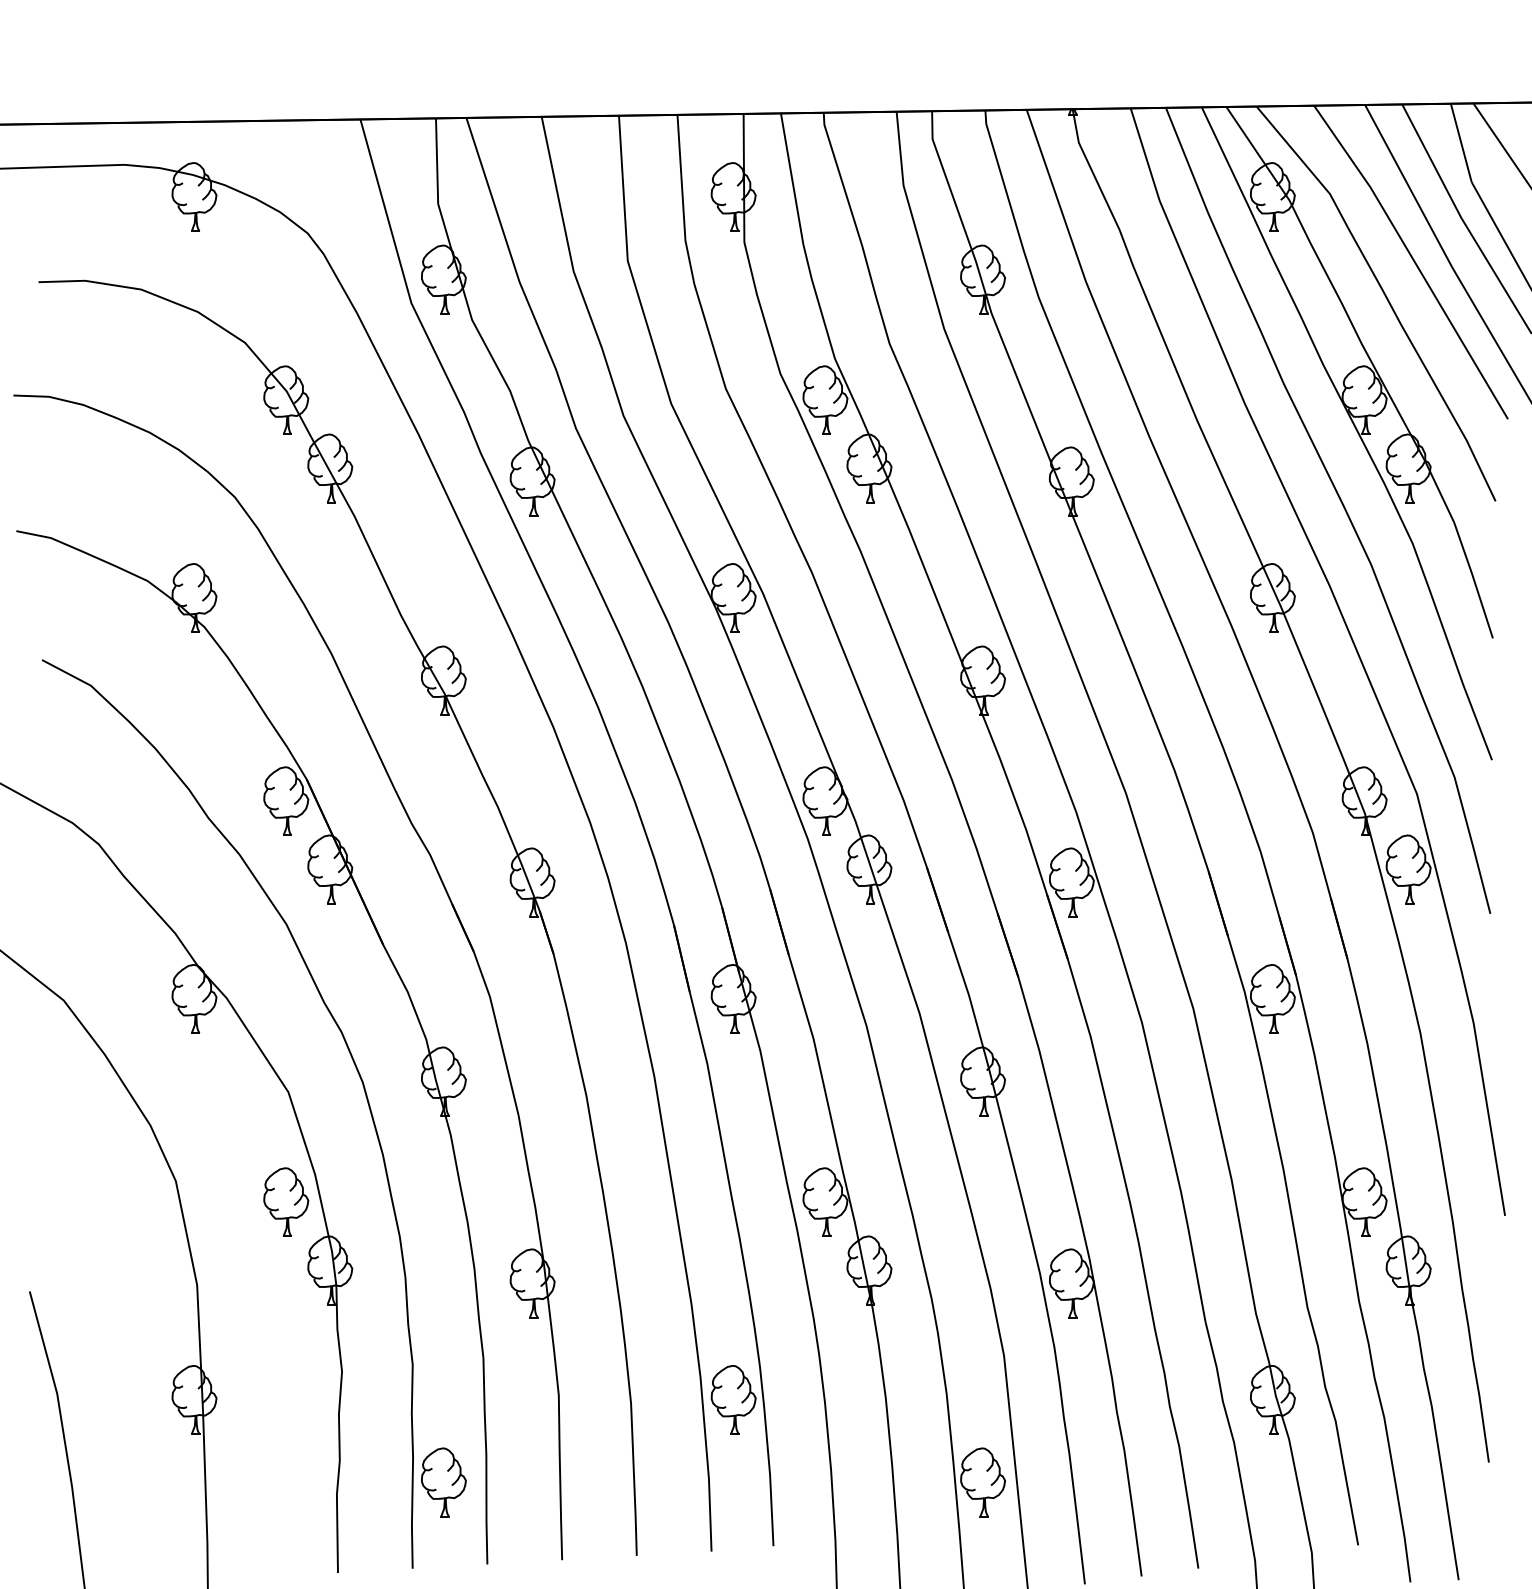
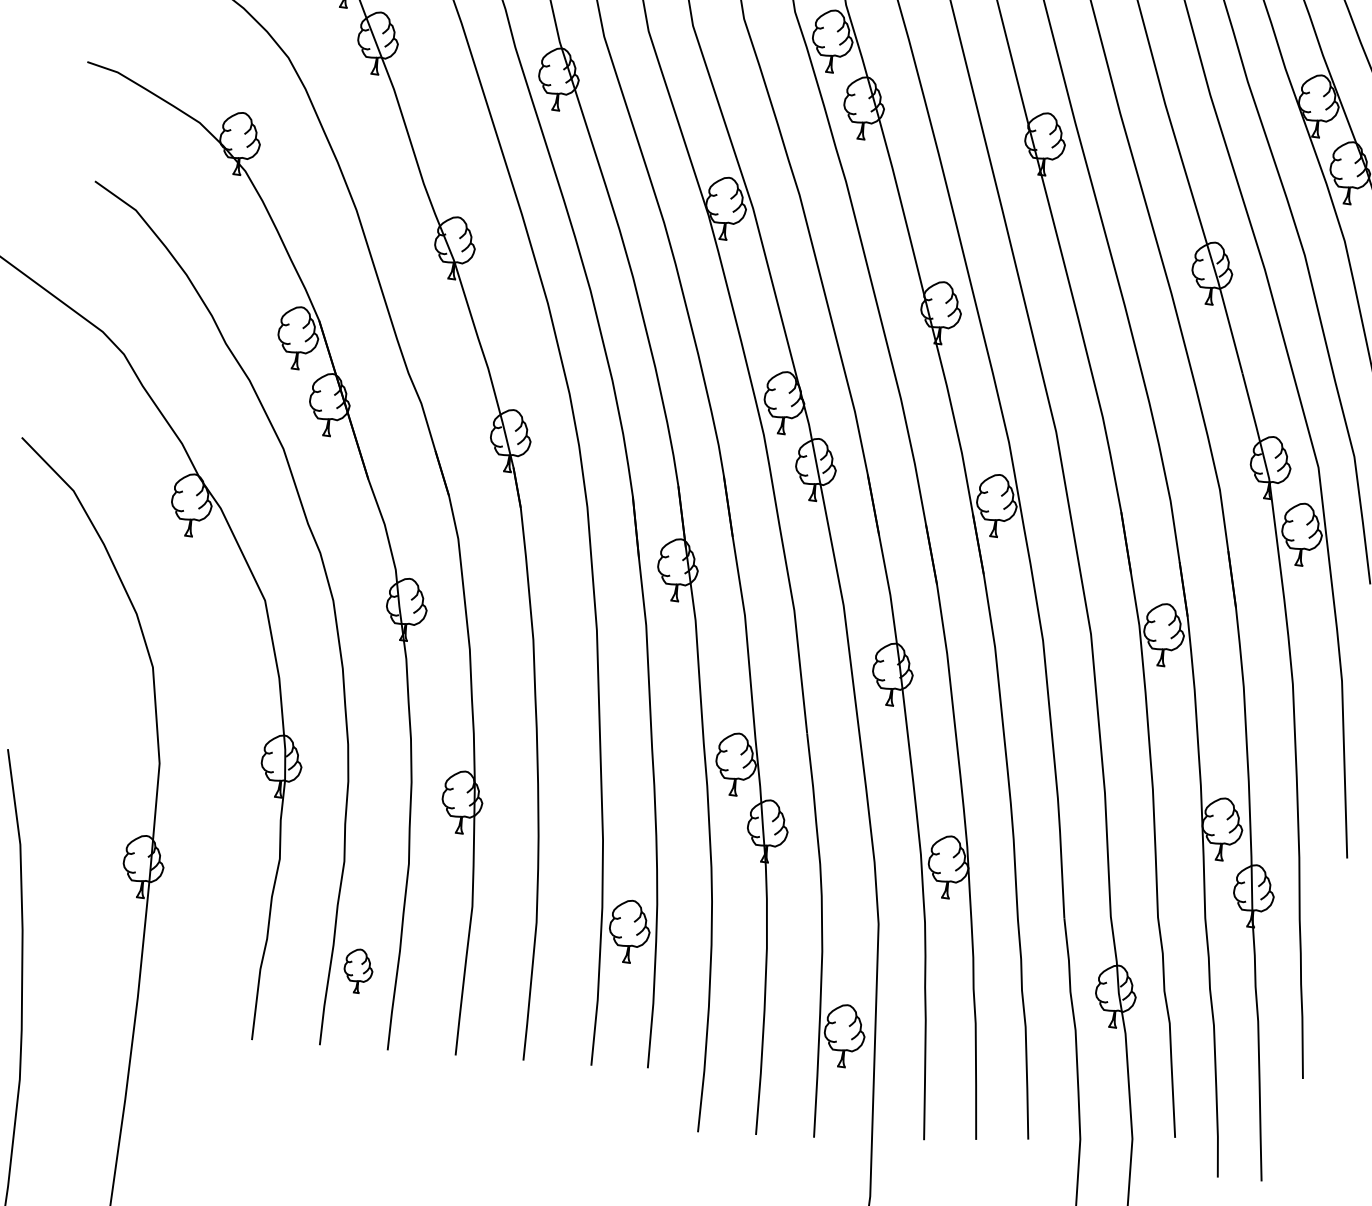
part: (286, 1201) -> (250, 698), removed
part: (443, 1482) -> (357, 971), size x0.7

